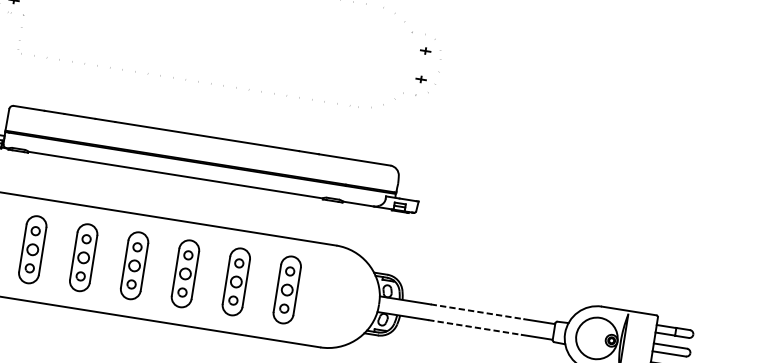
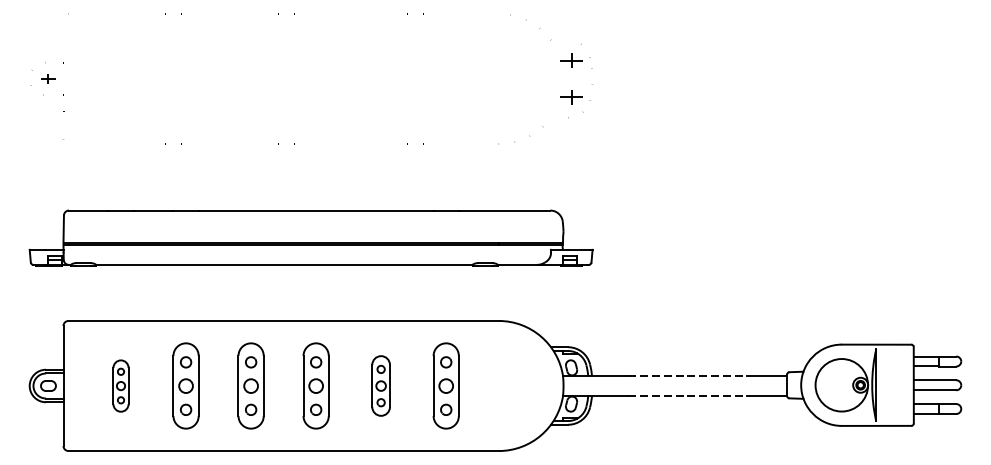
part: (425, 50) -> (571, 60), size x1.6
part: (421, 78) -> (571, 96), size x1.6
part: (32, 249) -> (120, 385), size x0.6
part: (235, 281) -> (380, 385), size x0.7

